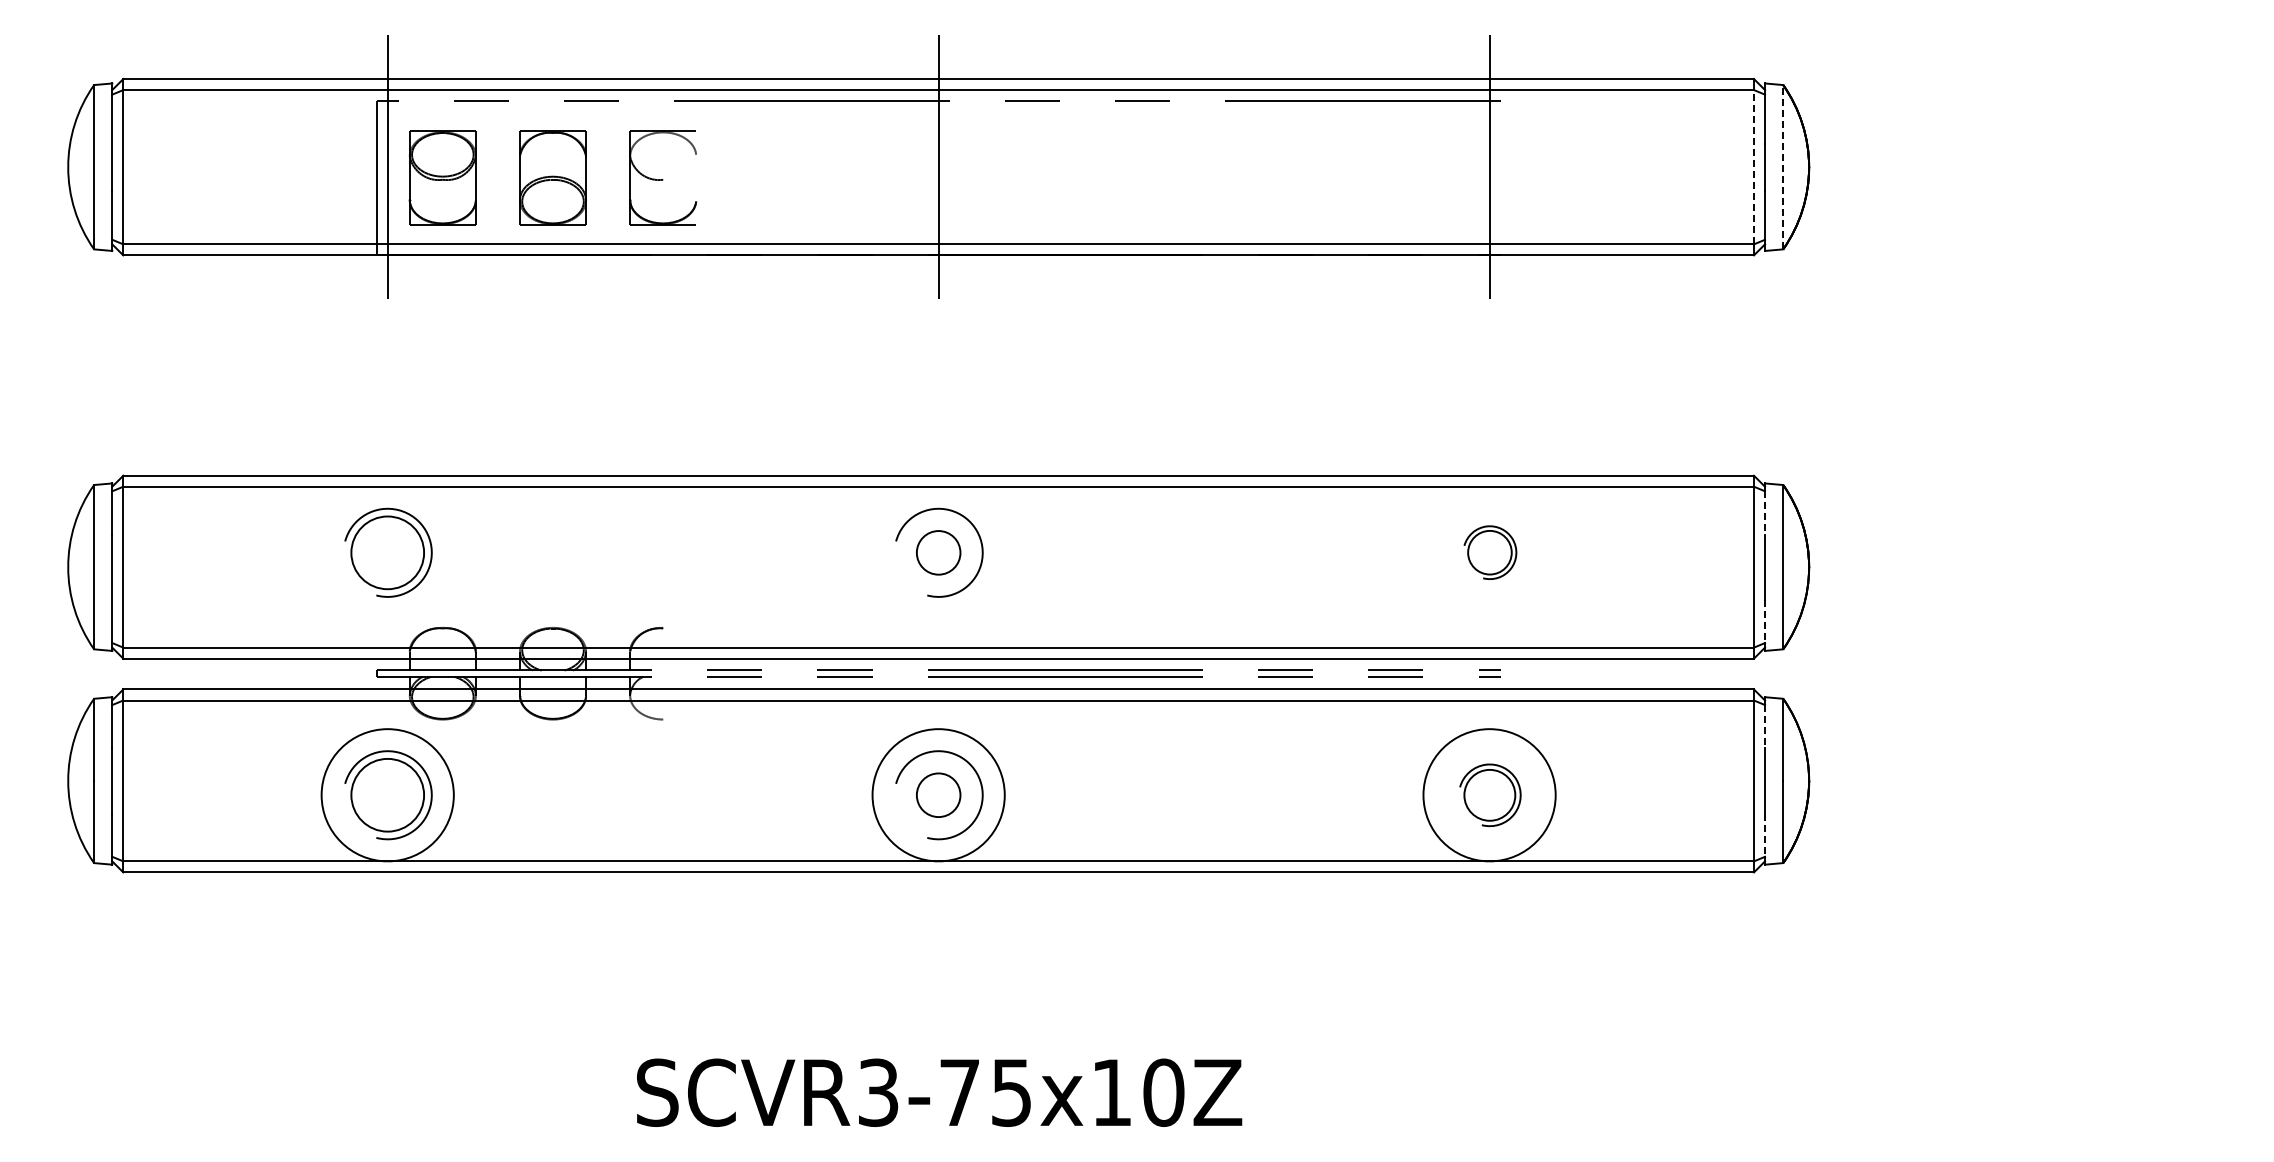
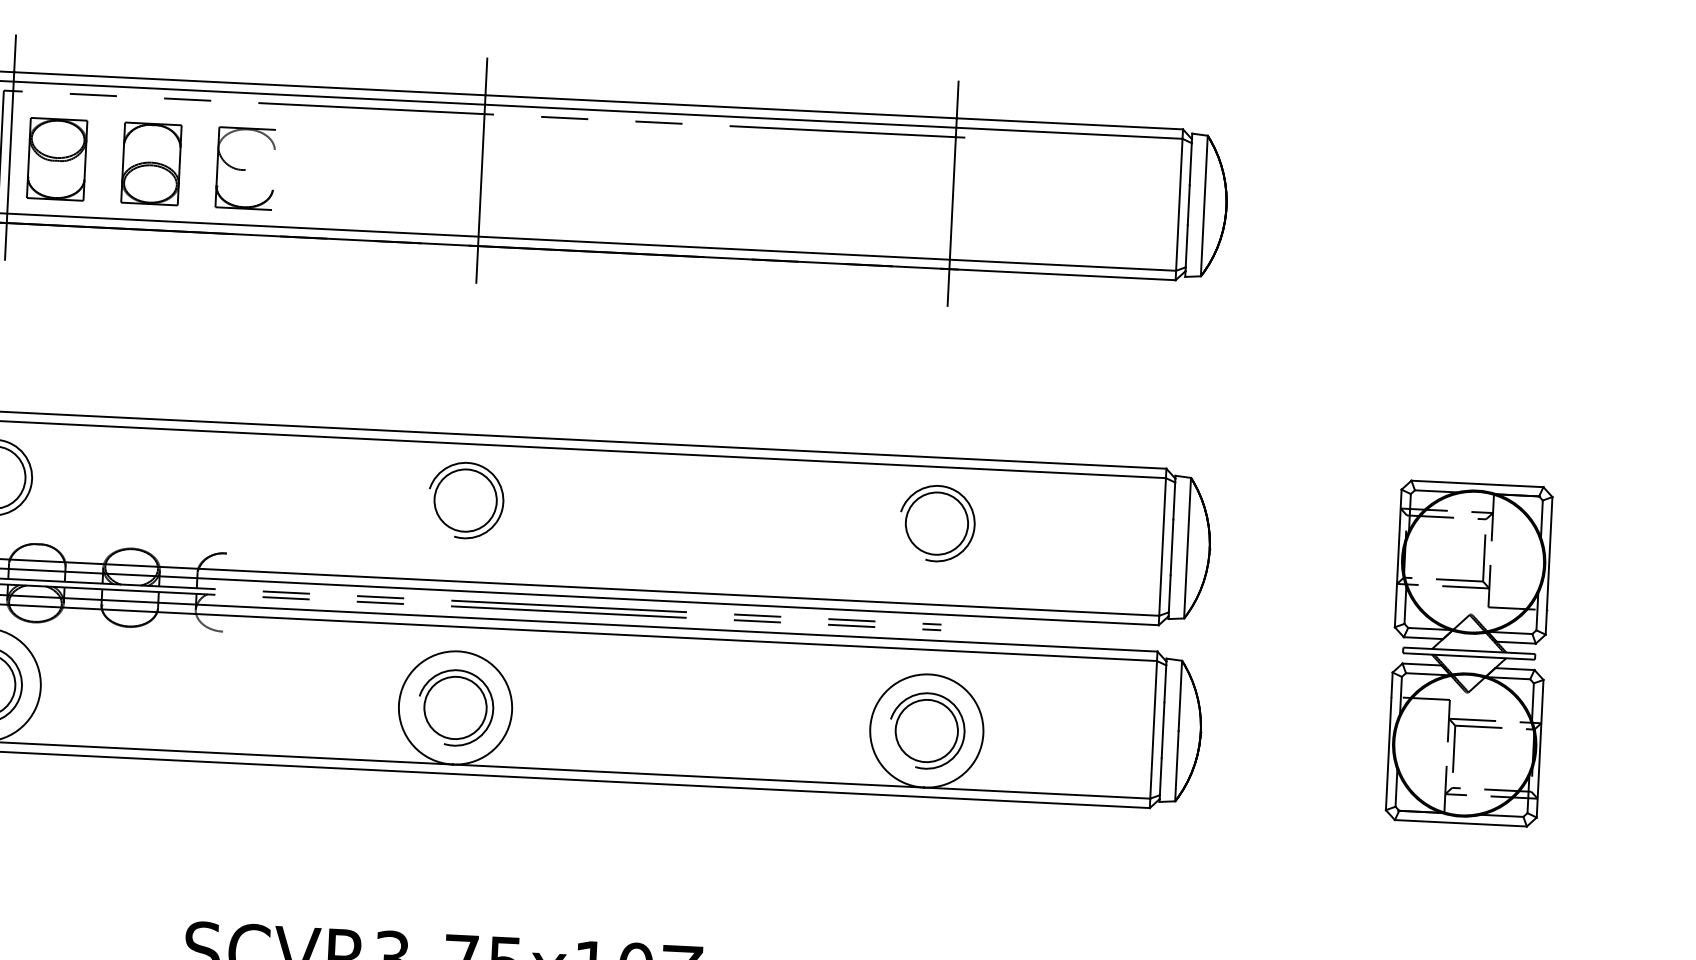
line: (1754, 166) -> (1179, 204), dashed -> solid
line: (1783, 166) -> (1204, 205), dashed -> solid
line: (1765, 512) -> (1174, 500), dashed -> solid
circle: (938, 552) -> (465, 500), size x1.67
part: (1490, 552) -> (937, 523), size x1.67
line: (1765, 621) -> (1170, 593), dashed -> solid
part: (2117, 673) -> (1469, 653), added
line: (1765, 726) -> (1165, 683), dashed -> solid
circle: (938, 794) -> (455, 707), size x1.67
part: (1490, 795) -> (927, 731), size x1.43
line: (1765, 835) -> (1161, 776), dashed -> solid

